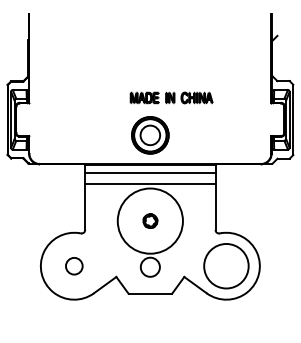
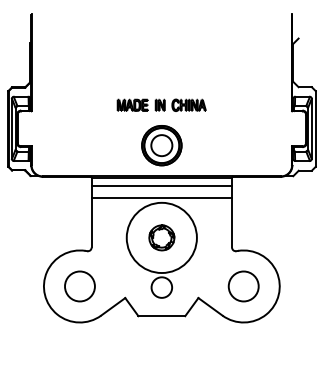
part: (171, 97) -> (161, 104), moved
part: (150, 220) -> (161, 237), size x1.67
circle: (73, 266) -> (79, 286), size x1.67
circle: (226, 266) -> (243, 286), size x0.62

